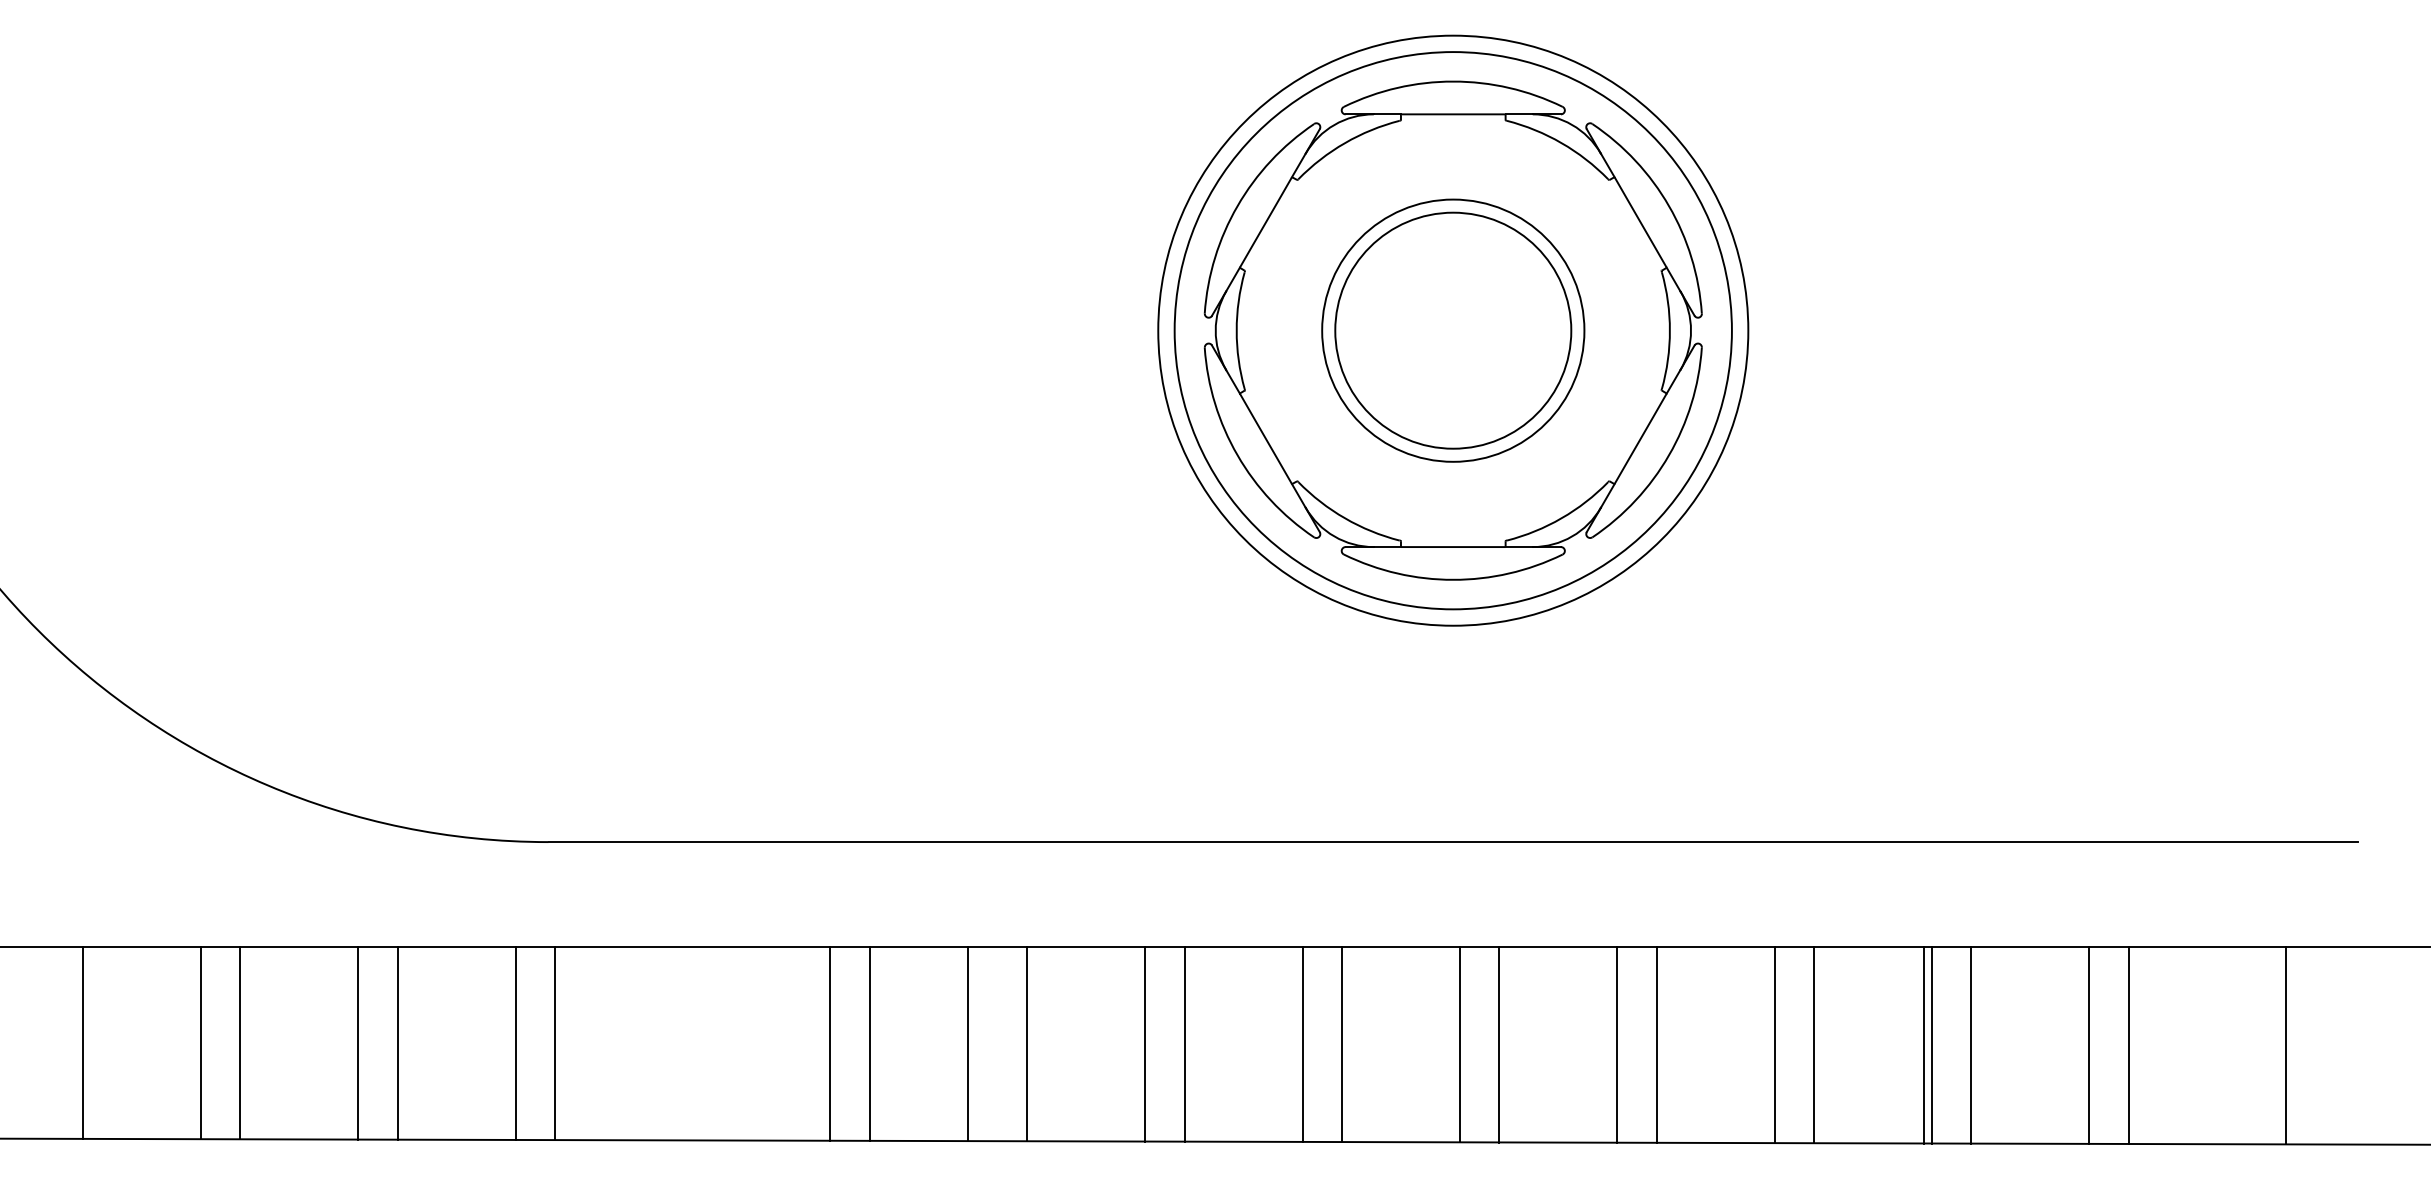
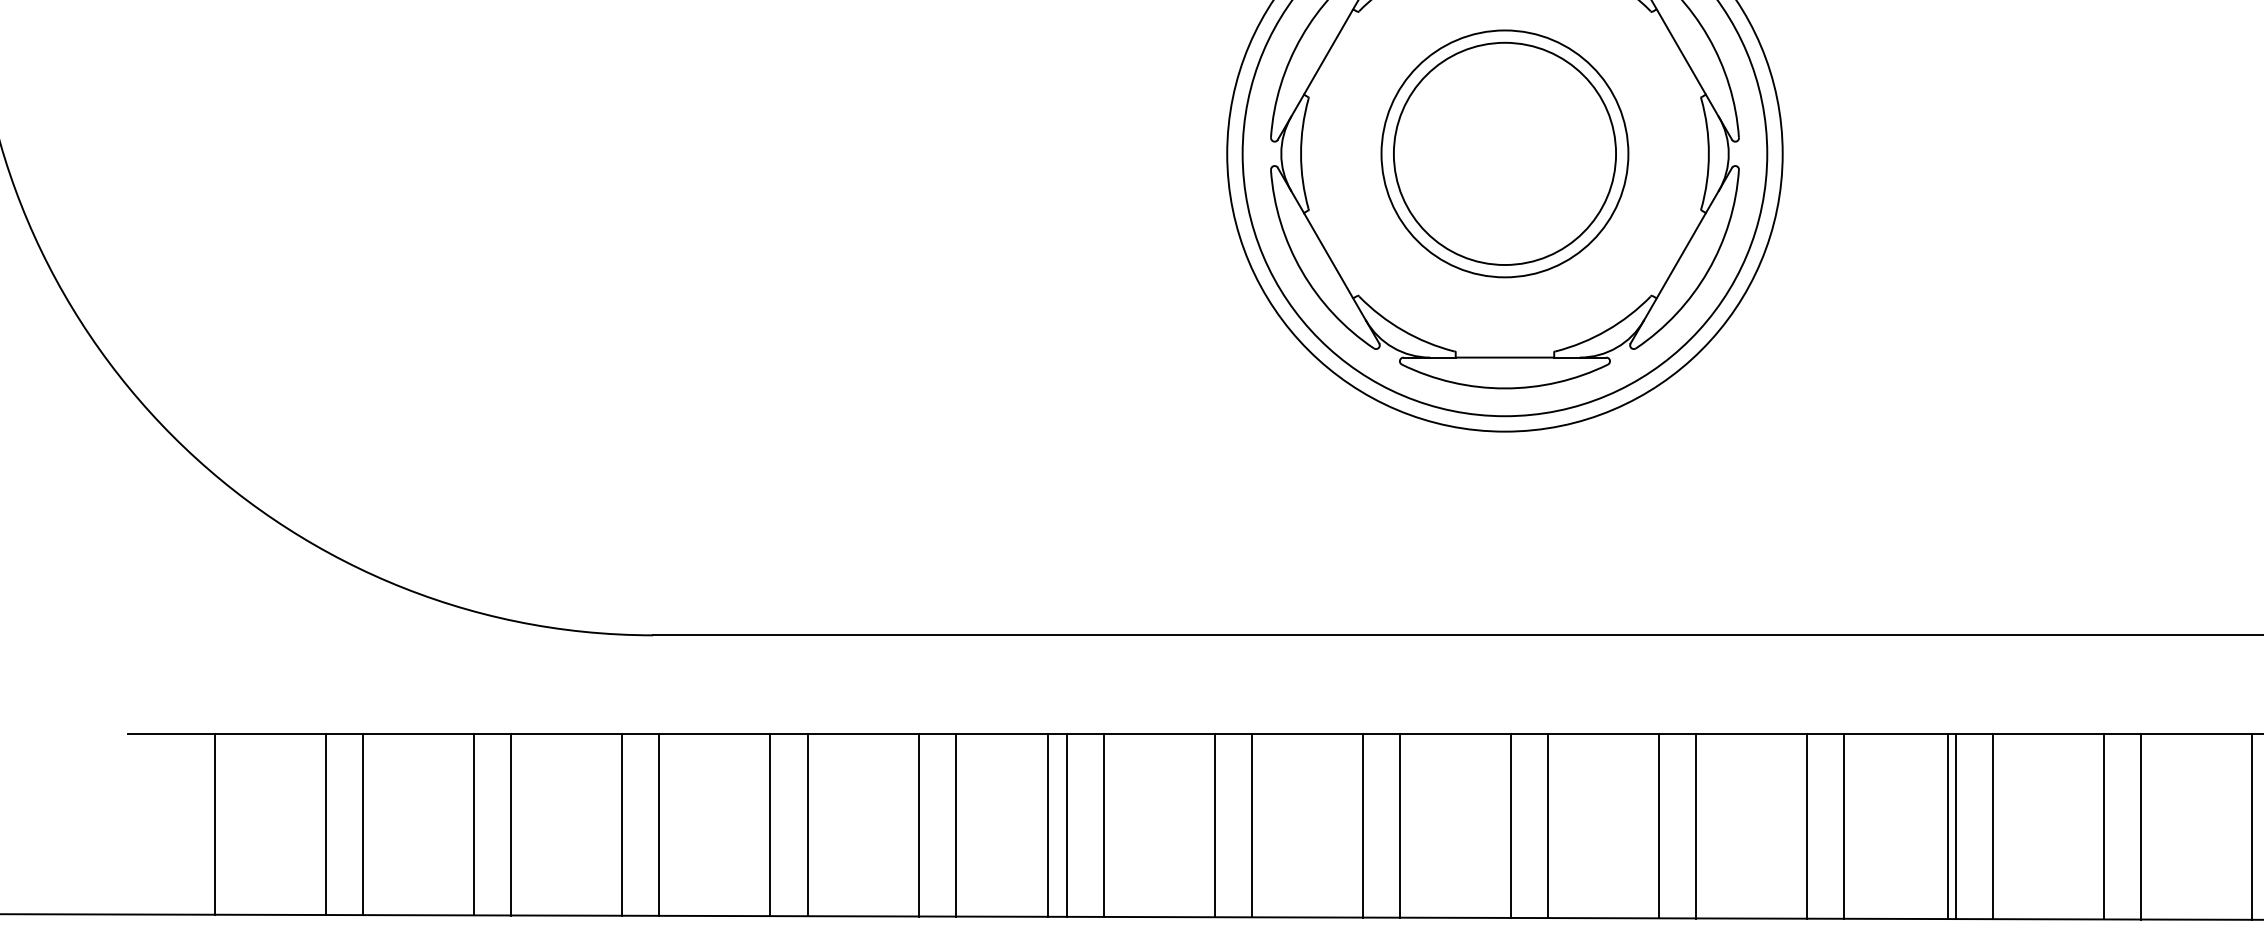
line: (673, 1043) -> (770, 824), added
line: (712, 1043) -> (807, 824), added
line: (987, 1044) -> (1066, 825), added
line: (2246, 1045) -> (2251, 826), added

